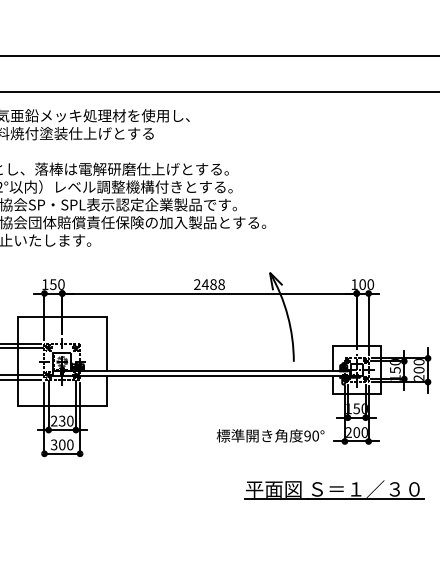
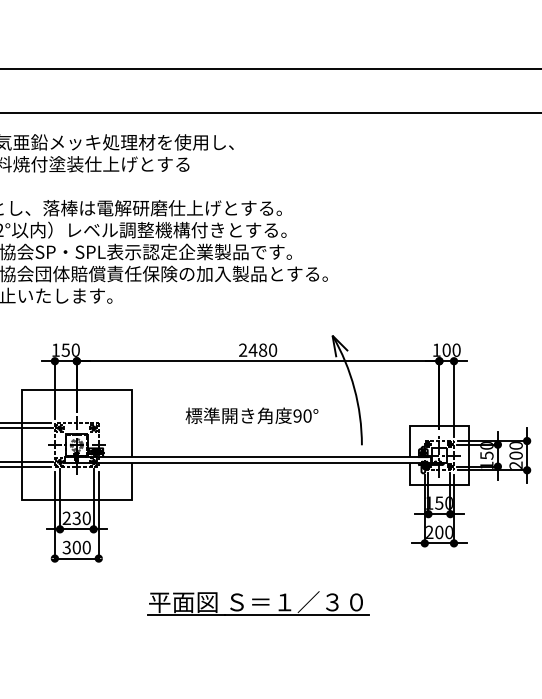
text: (221, 284) -> (272, 350), 2488 -> 2480
text: (270, 435) -> (251, 415), moved
part: (334, 489) -> (258, 602), moved

